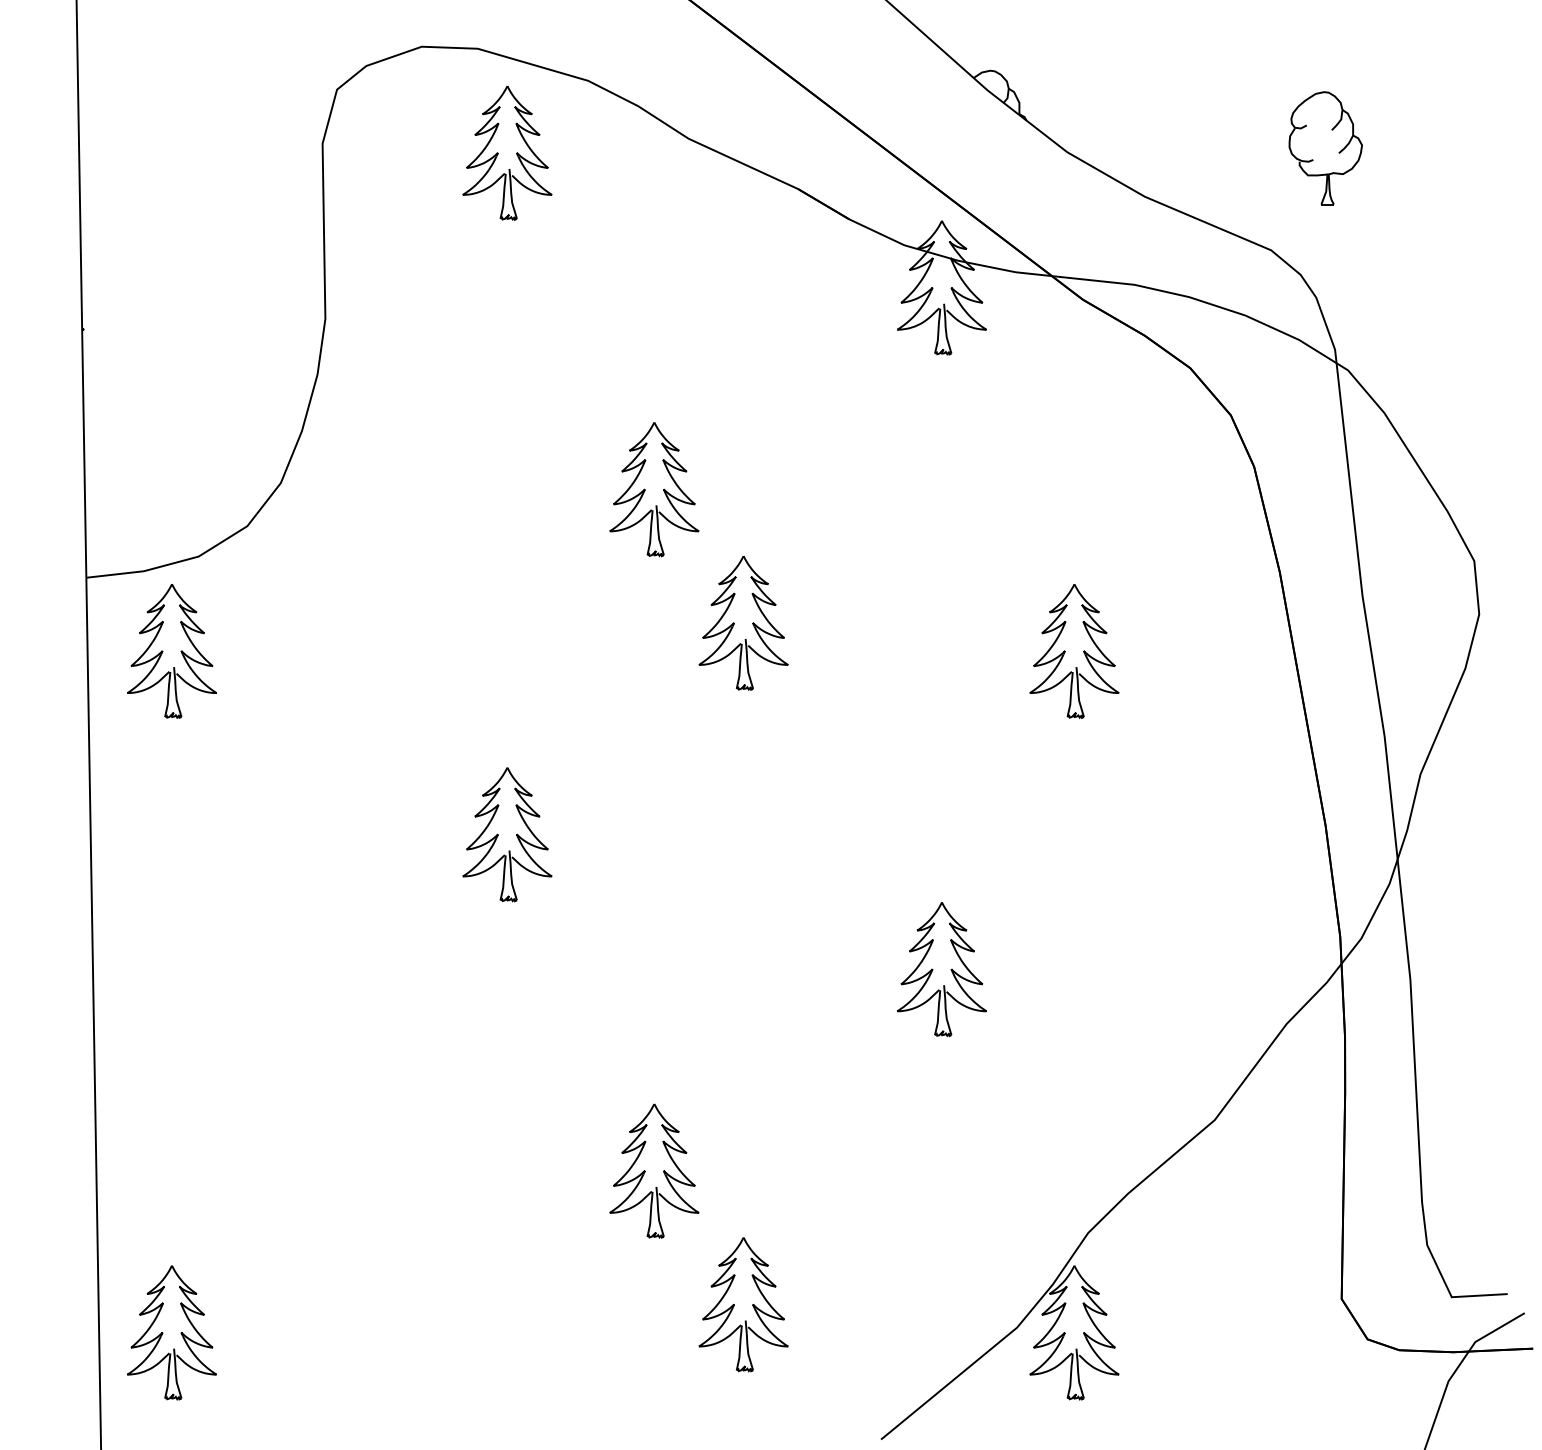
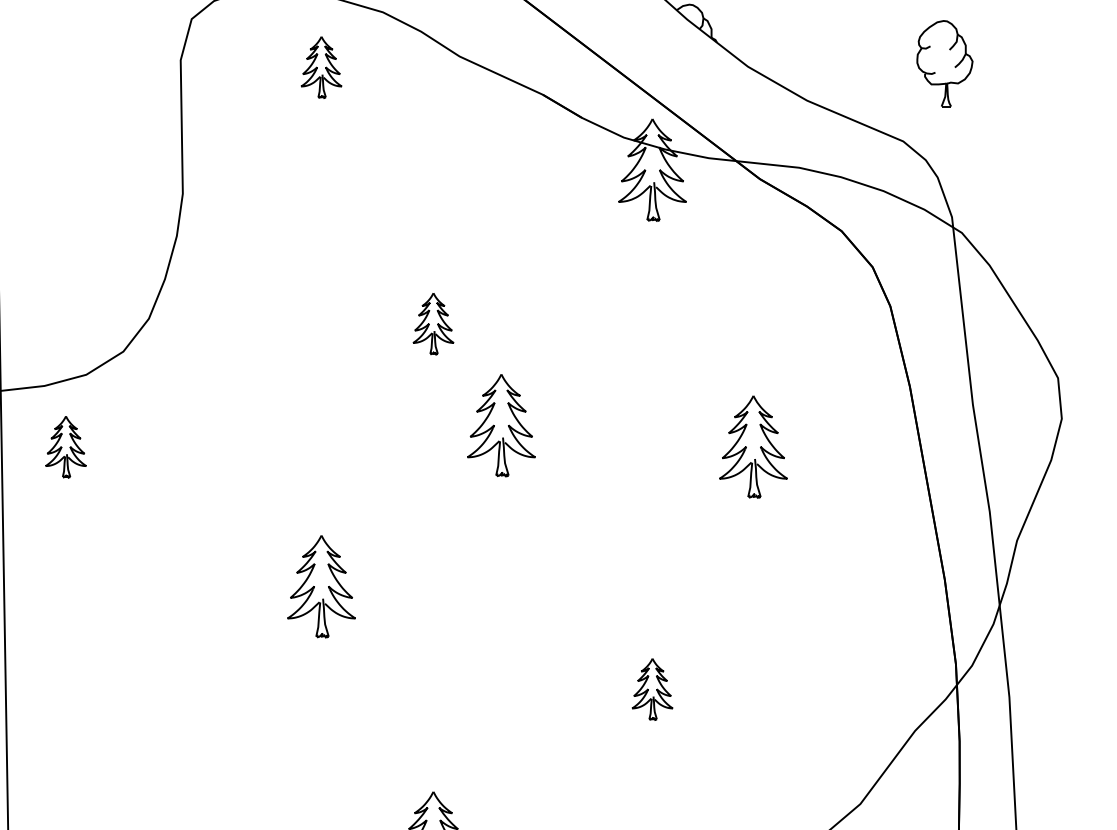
part: (507, 152) -> (321, 66), size x0.6
part: (654, 489) -> (433, 323), size x0.6
part: (171, 651) -> (65, 447), size x0.6
part: (941, 969) -> (652, 689), size x0.6

